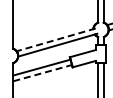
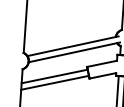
line: (55, 40) -> (72, 46), dashed -> solid
line: (42, 73) -> (54, 83), dashed -> solid

